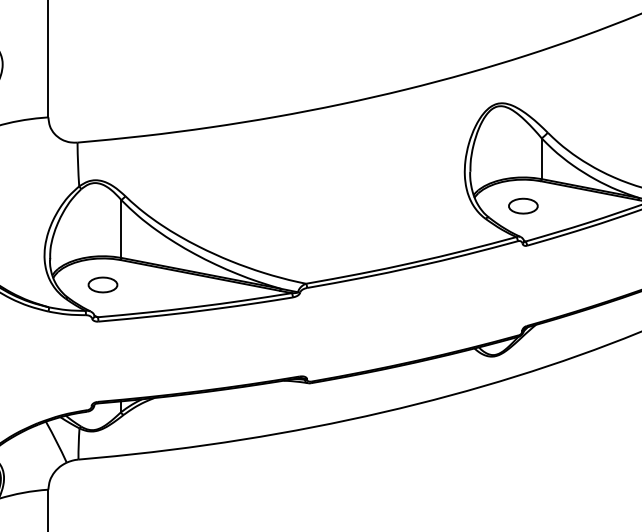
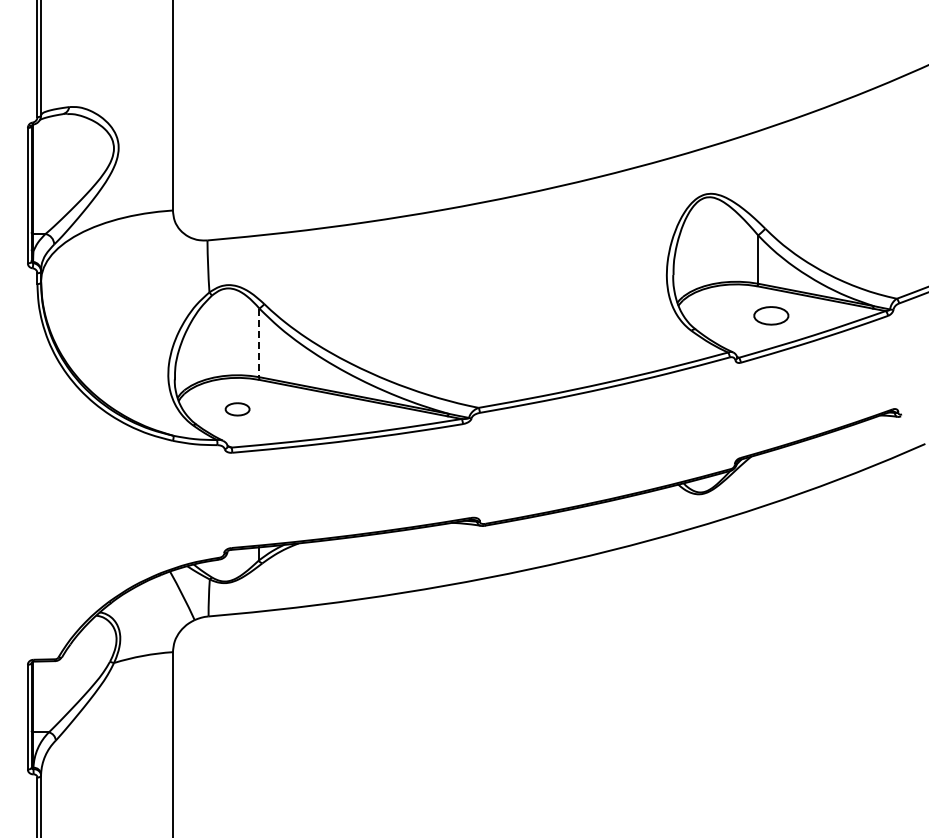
part: (523, 205) -> (771, 315), moved
line: (121, 229) -> (259, 343), solid -> dashed
part: (102, 285) -> (237, 409), size x0.7

